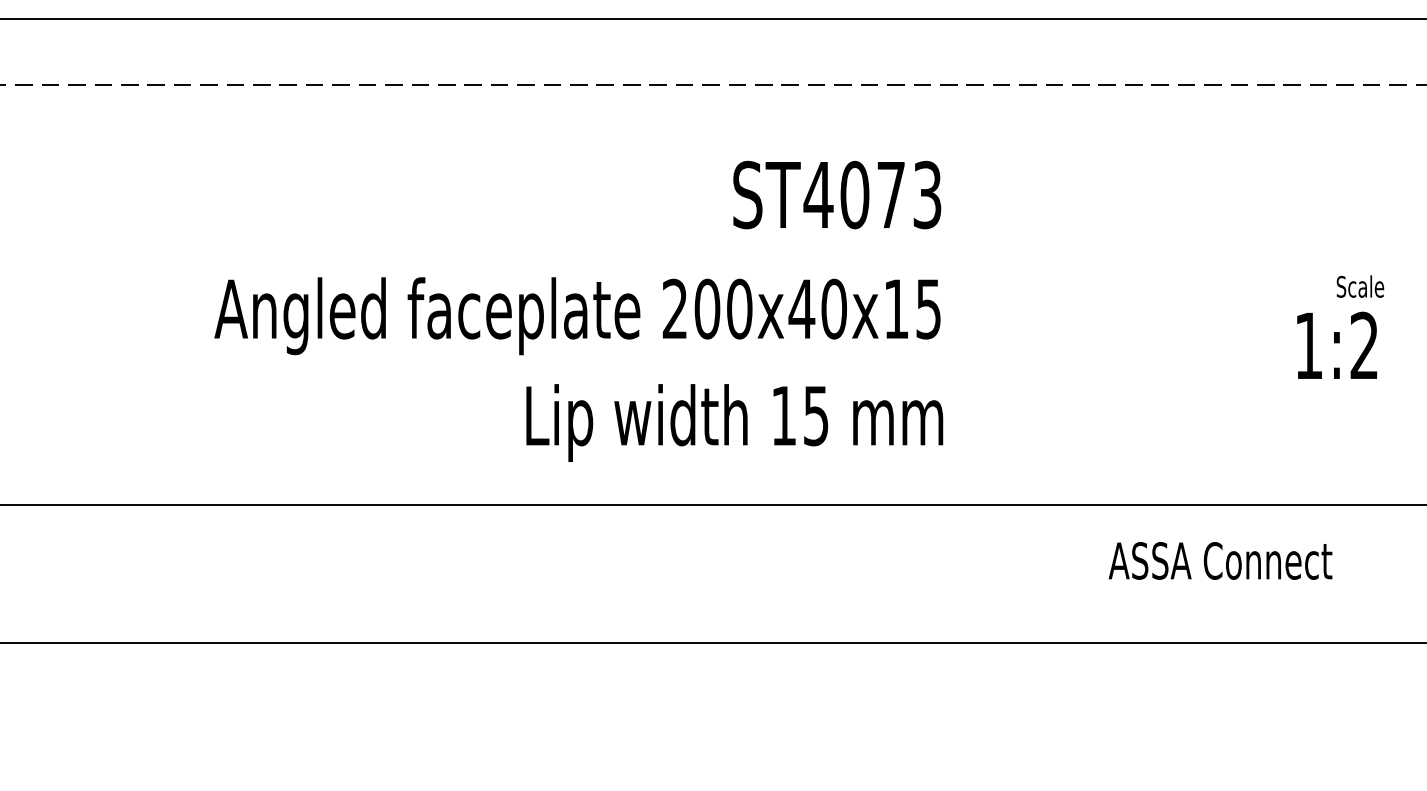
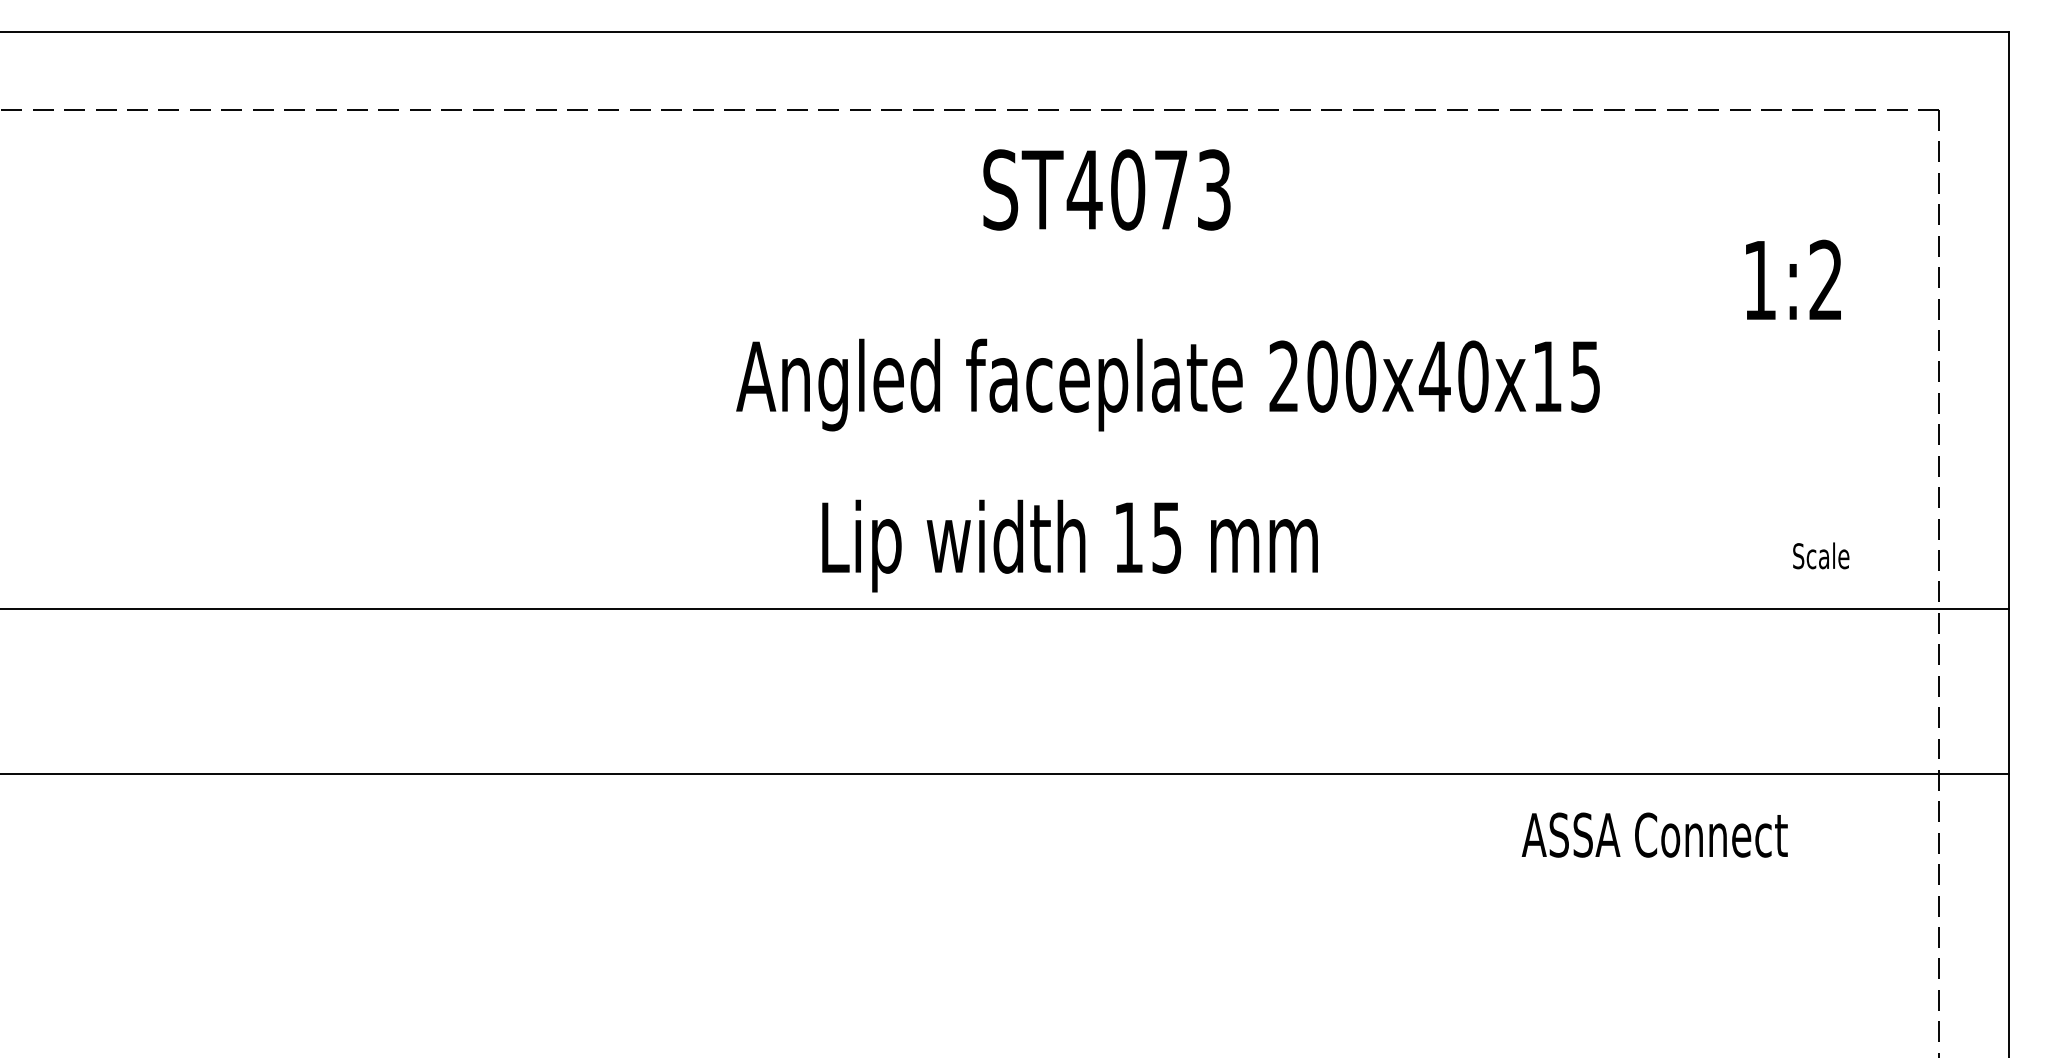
text: (836, 194) -> (1106, 189), moved
text: (1360, 286) -> (1821, 555), moved
text: (577, 315) -> (1167, 384), moved
text: (1337, 345) -> (1793, 279), moved
text: (734, 422) -> (1069, 545), moved
text: (1220, 560) -> (1654, 834), moved

